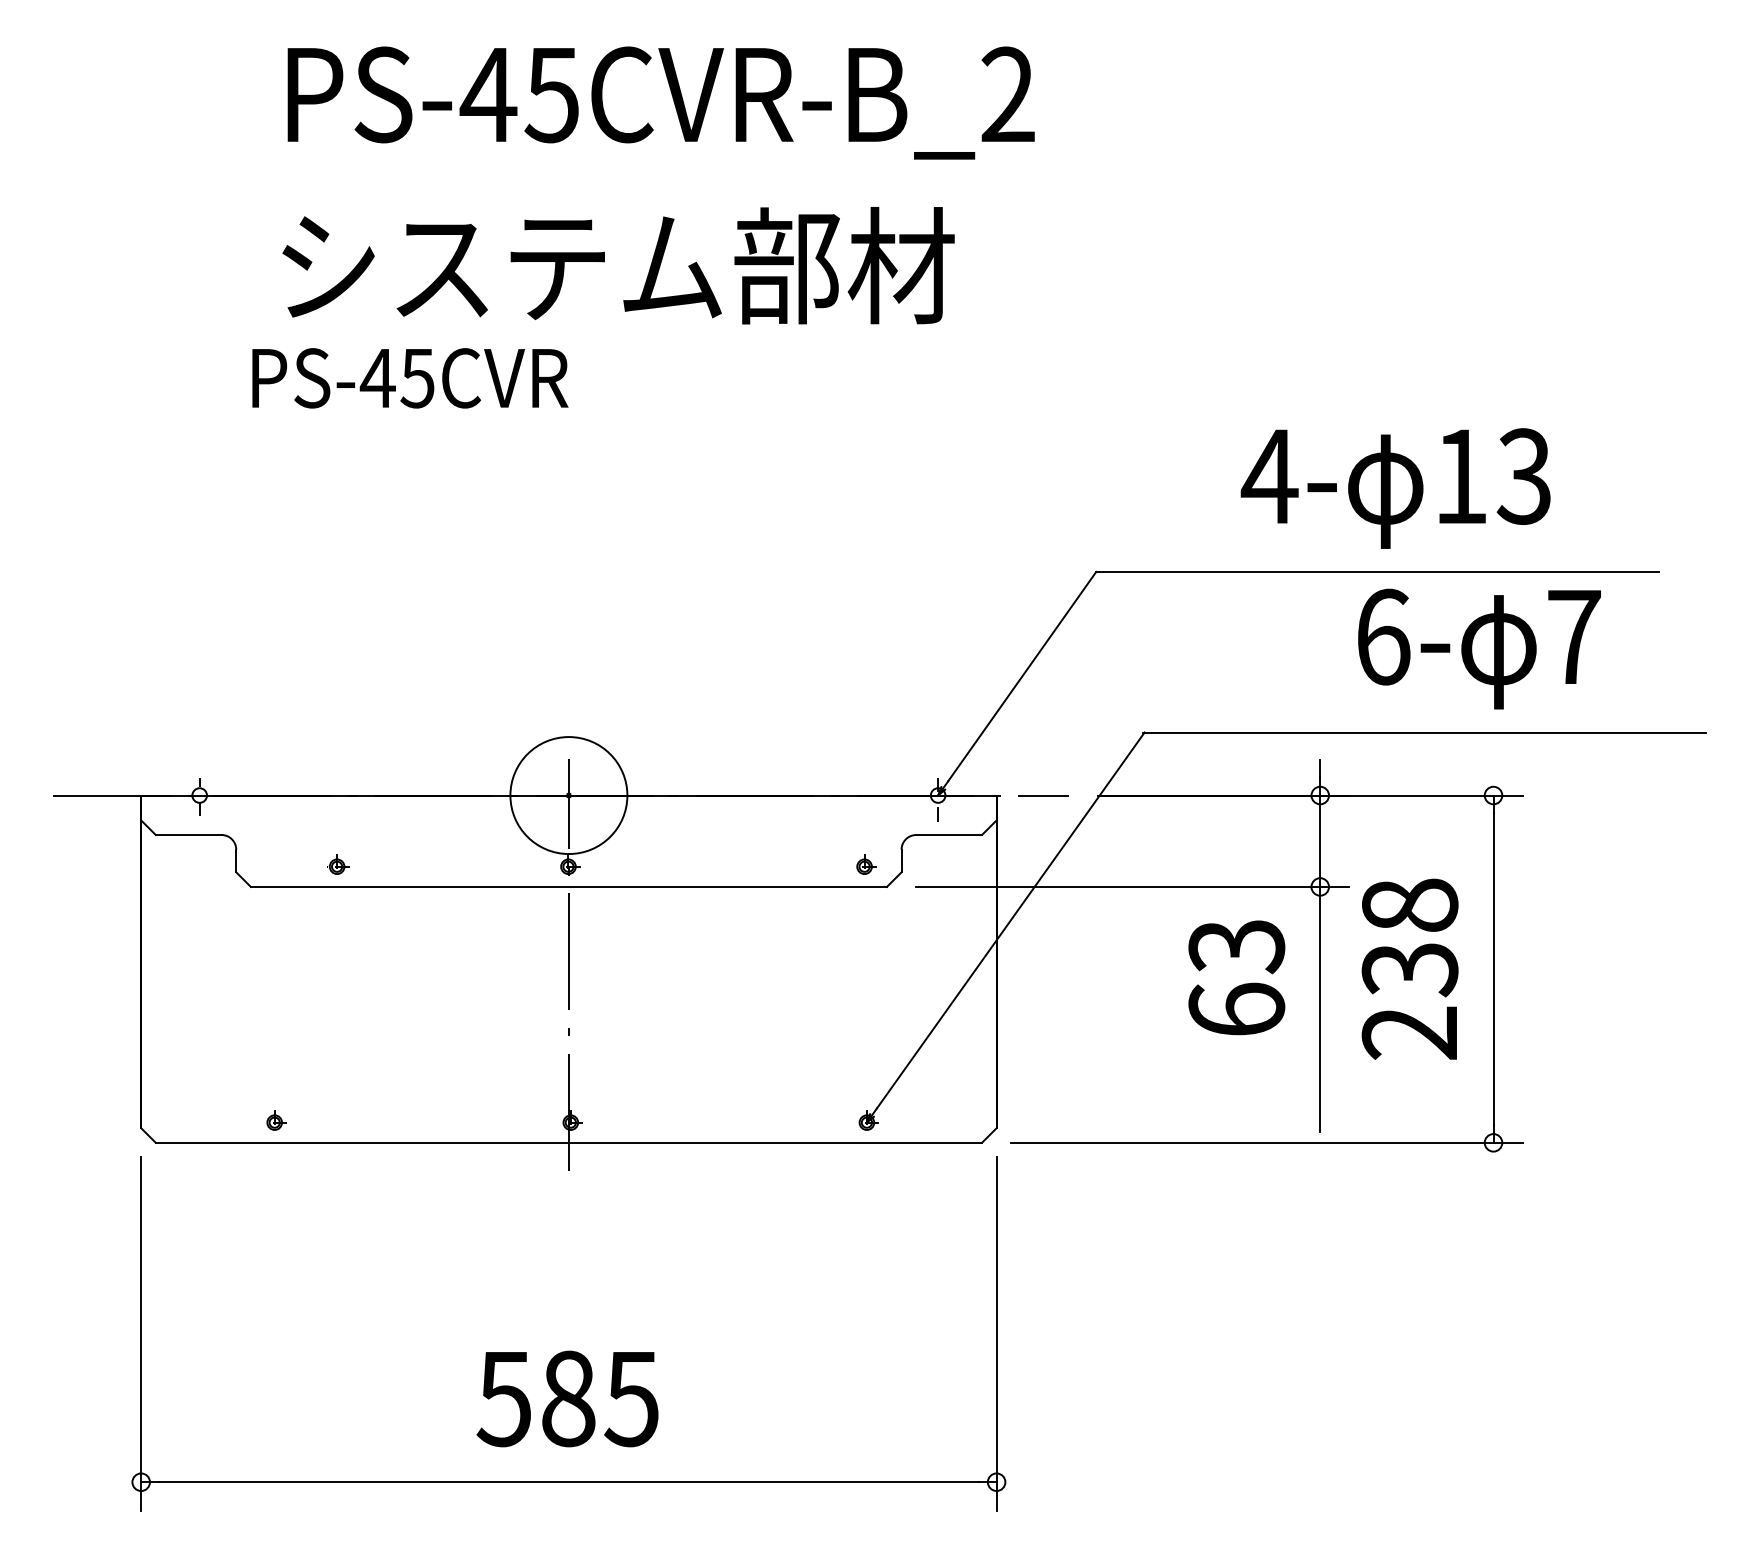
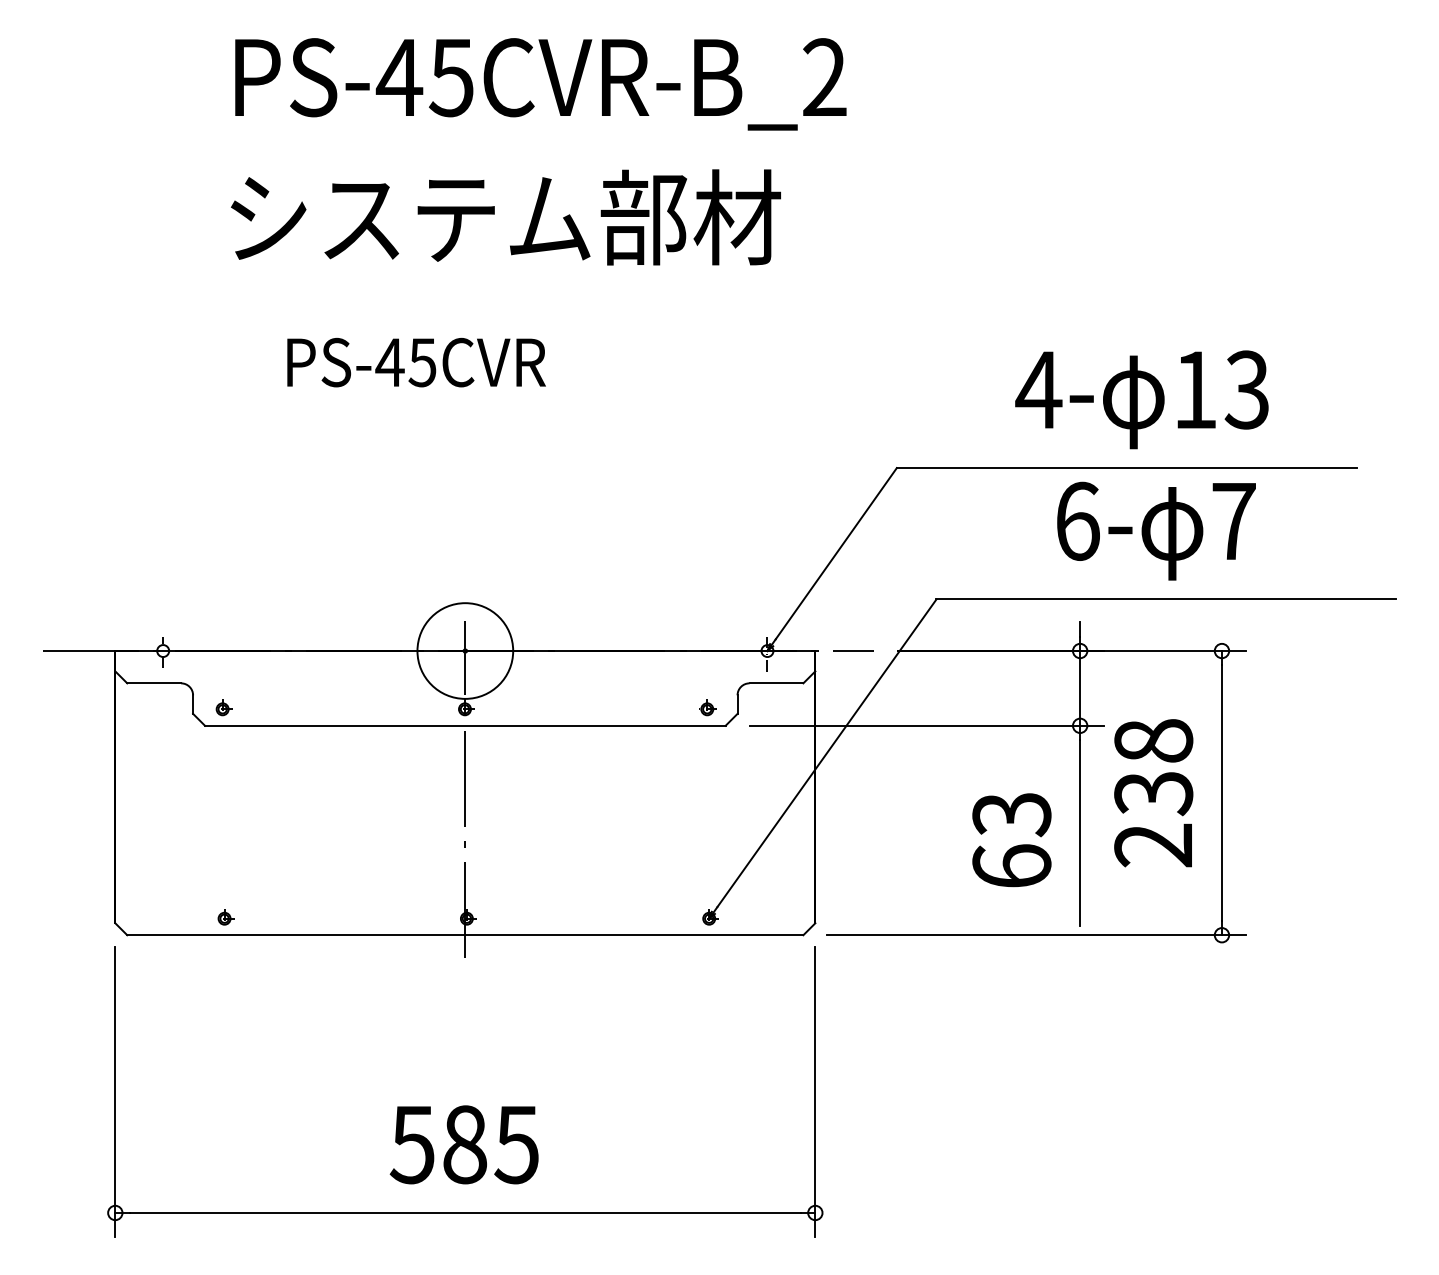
text: (410, 378) -> (416, 362), moved
text: (1479, 648) -> (1156, 530), moved
part: (338, 864) -> (223, 707), moved
text: (1236, 978) -> (1011, 840), moved

